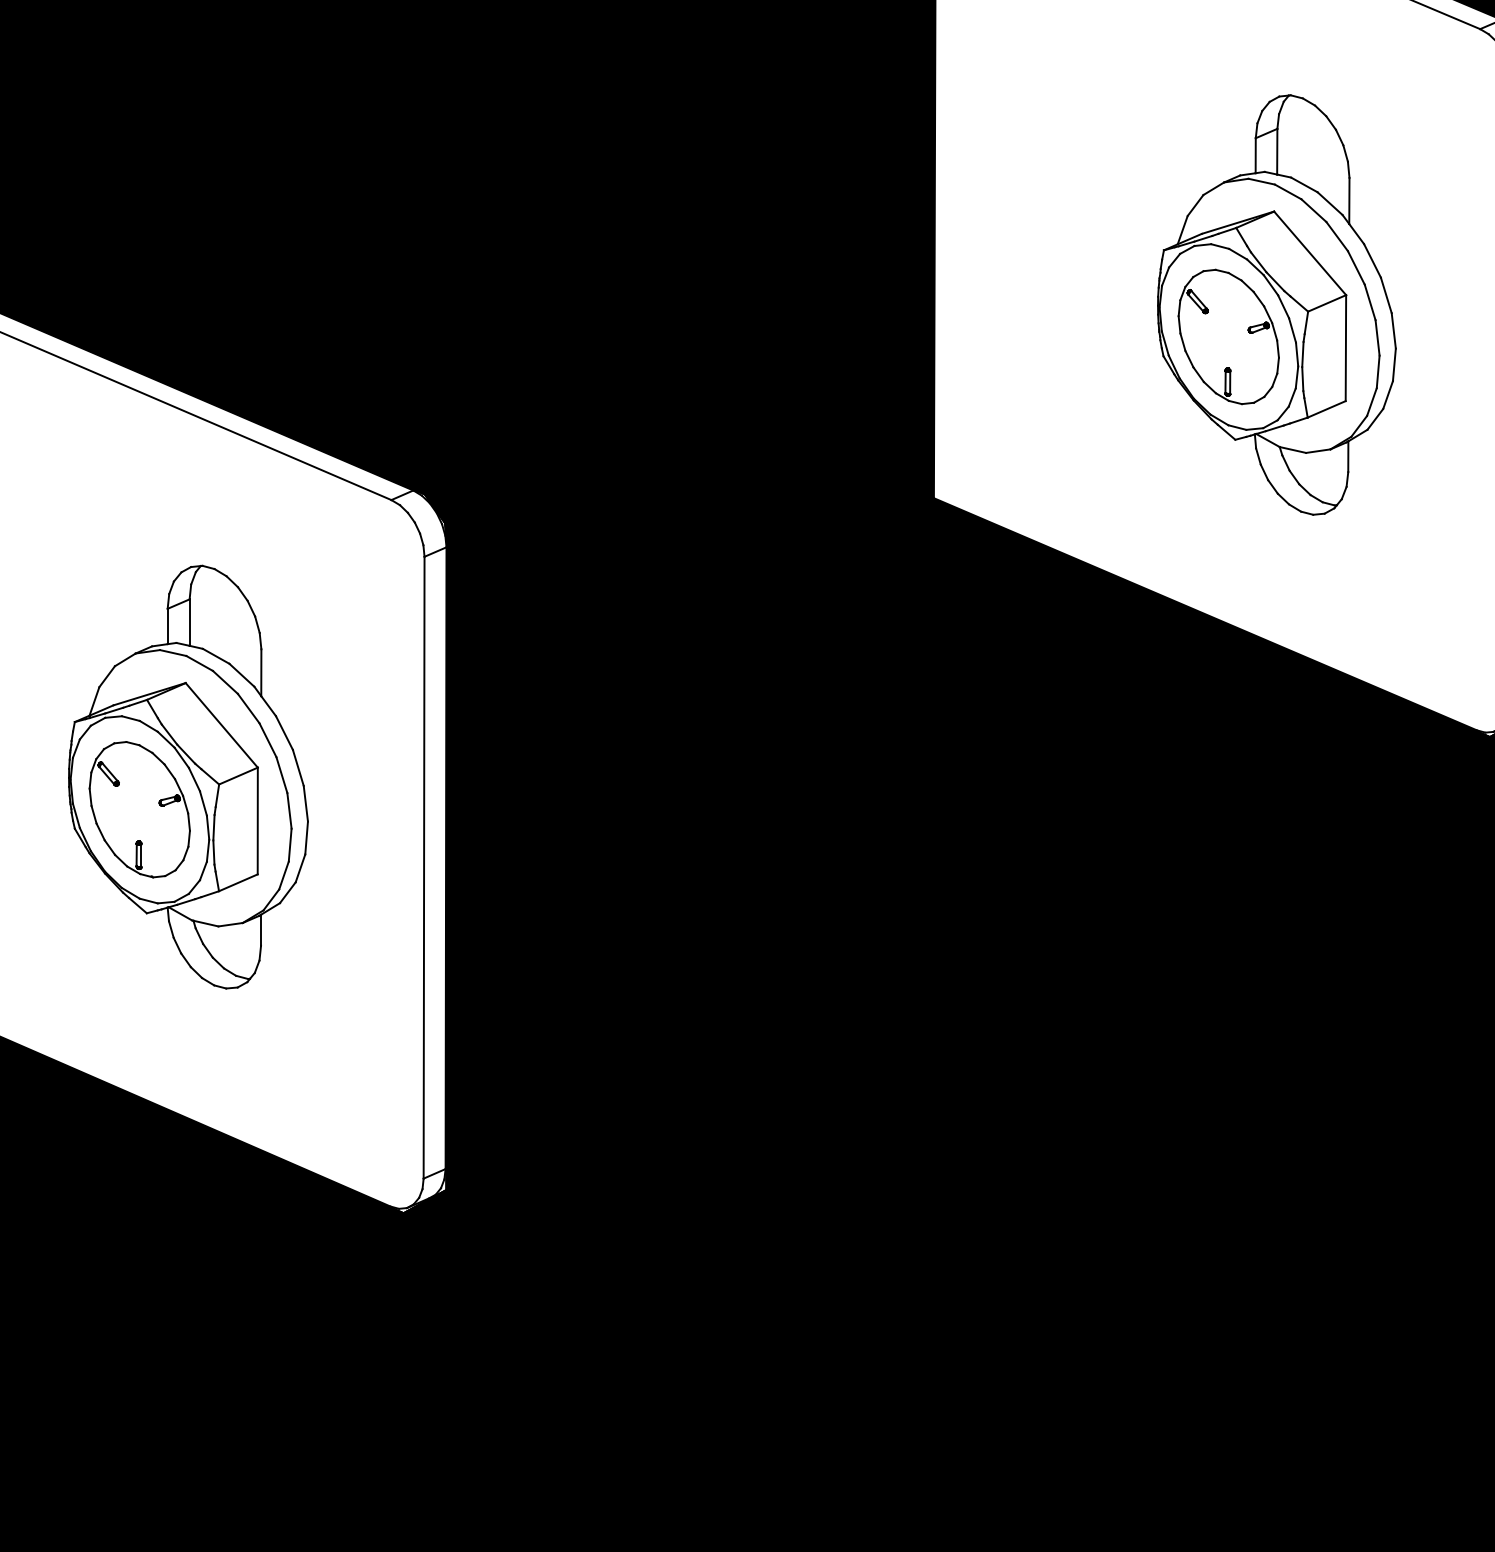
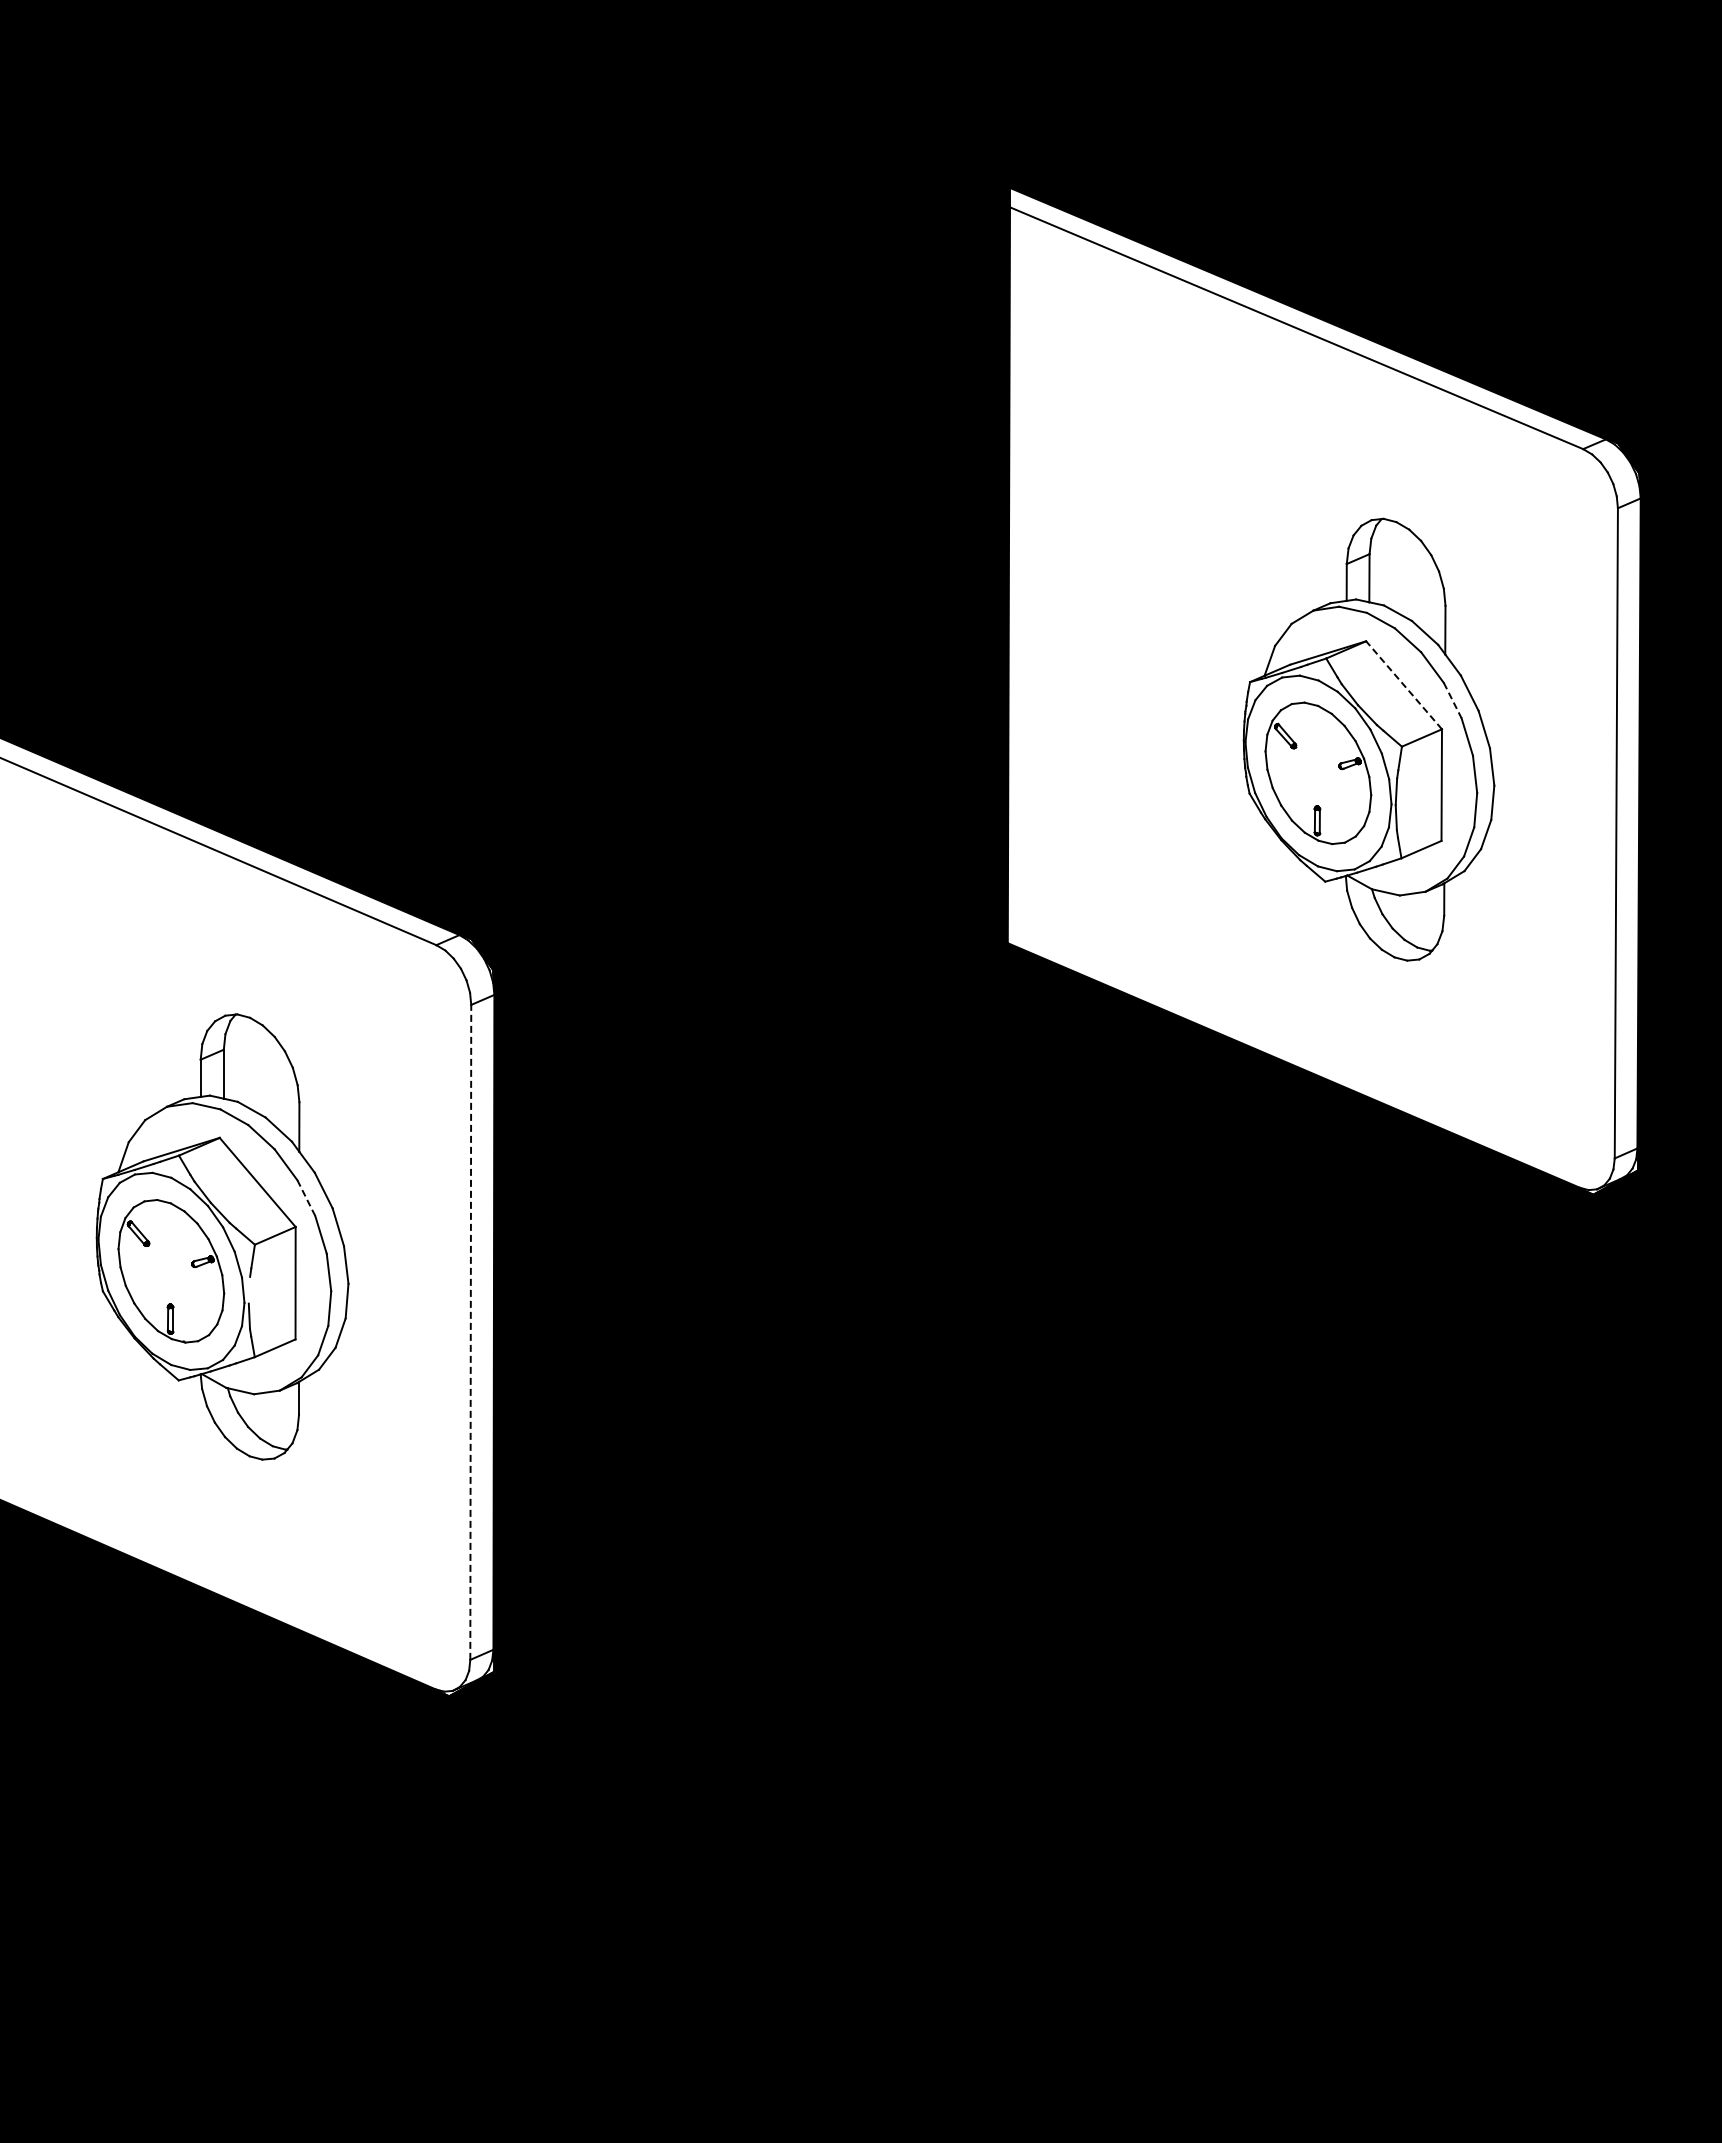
line: (1309, 252) -> (1403, 684), solid -> dashed
line: (1356, 267) -> (1452, 700), solid -> dashed
line: (268, 740) -> (306, 1198), solid -> dashed
line: (214, 826) -> (249, 1289), removed
line: (423, 866) -> (470, 1331), solid -> dashed

